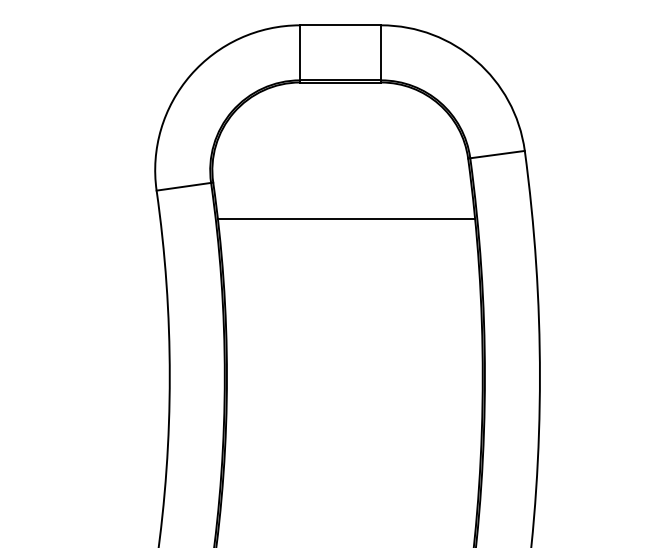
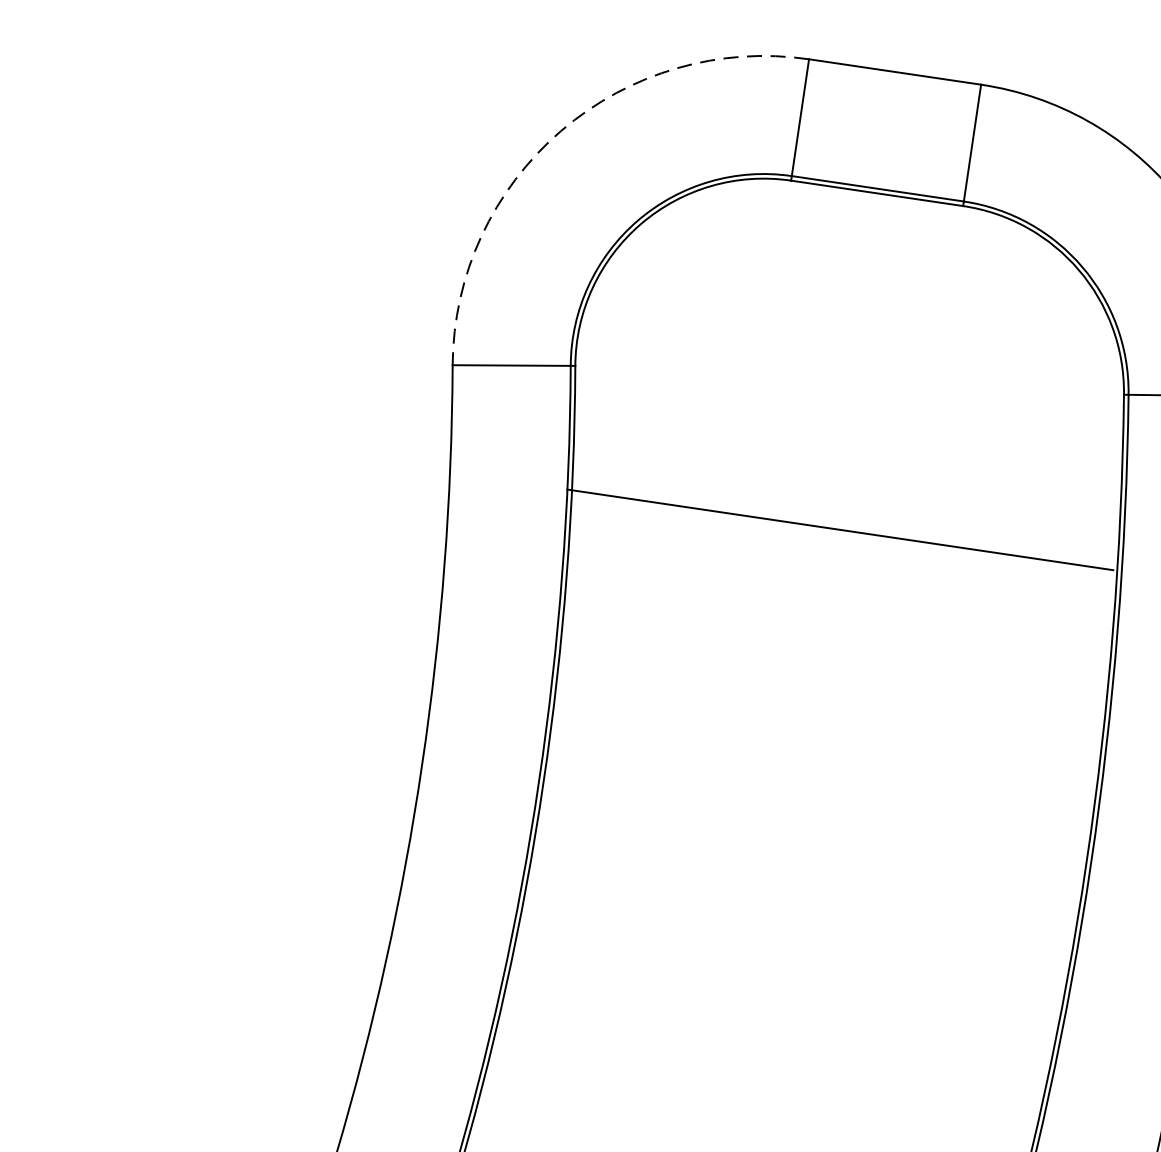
arc: (190, 75) -> (560, 131), solid -> dashed
line: (346, 219) -> (840, 530), moved

